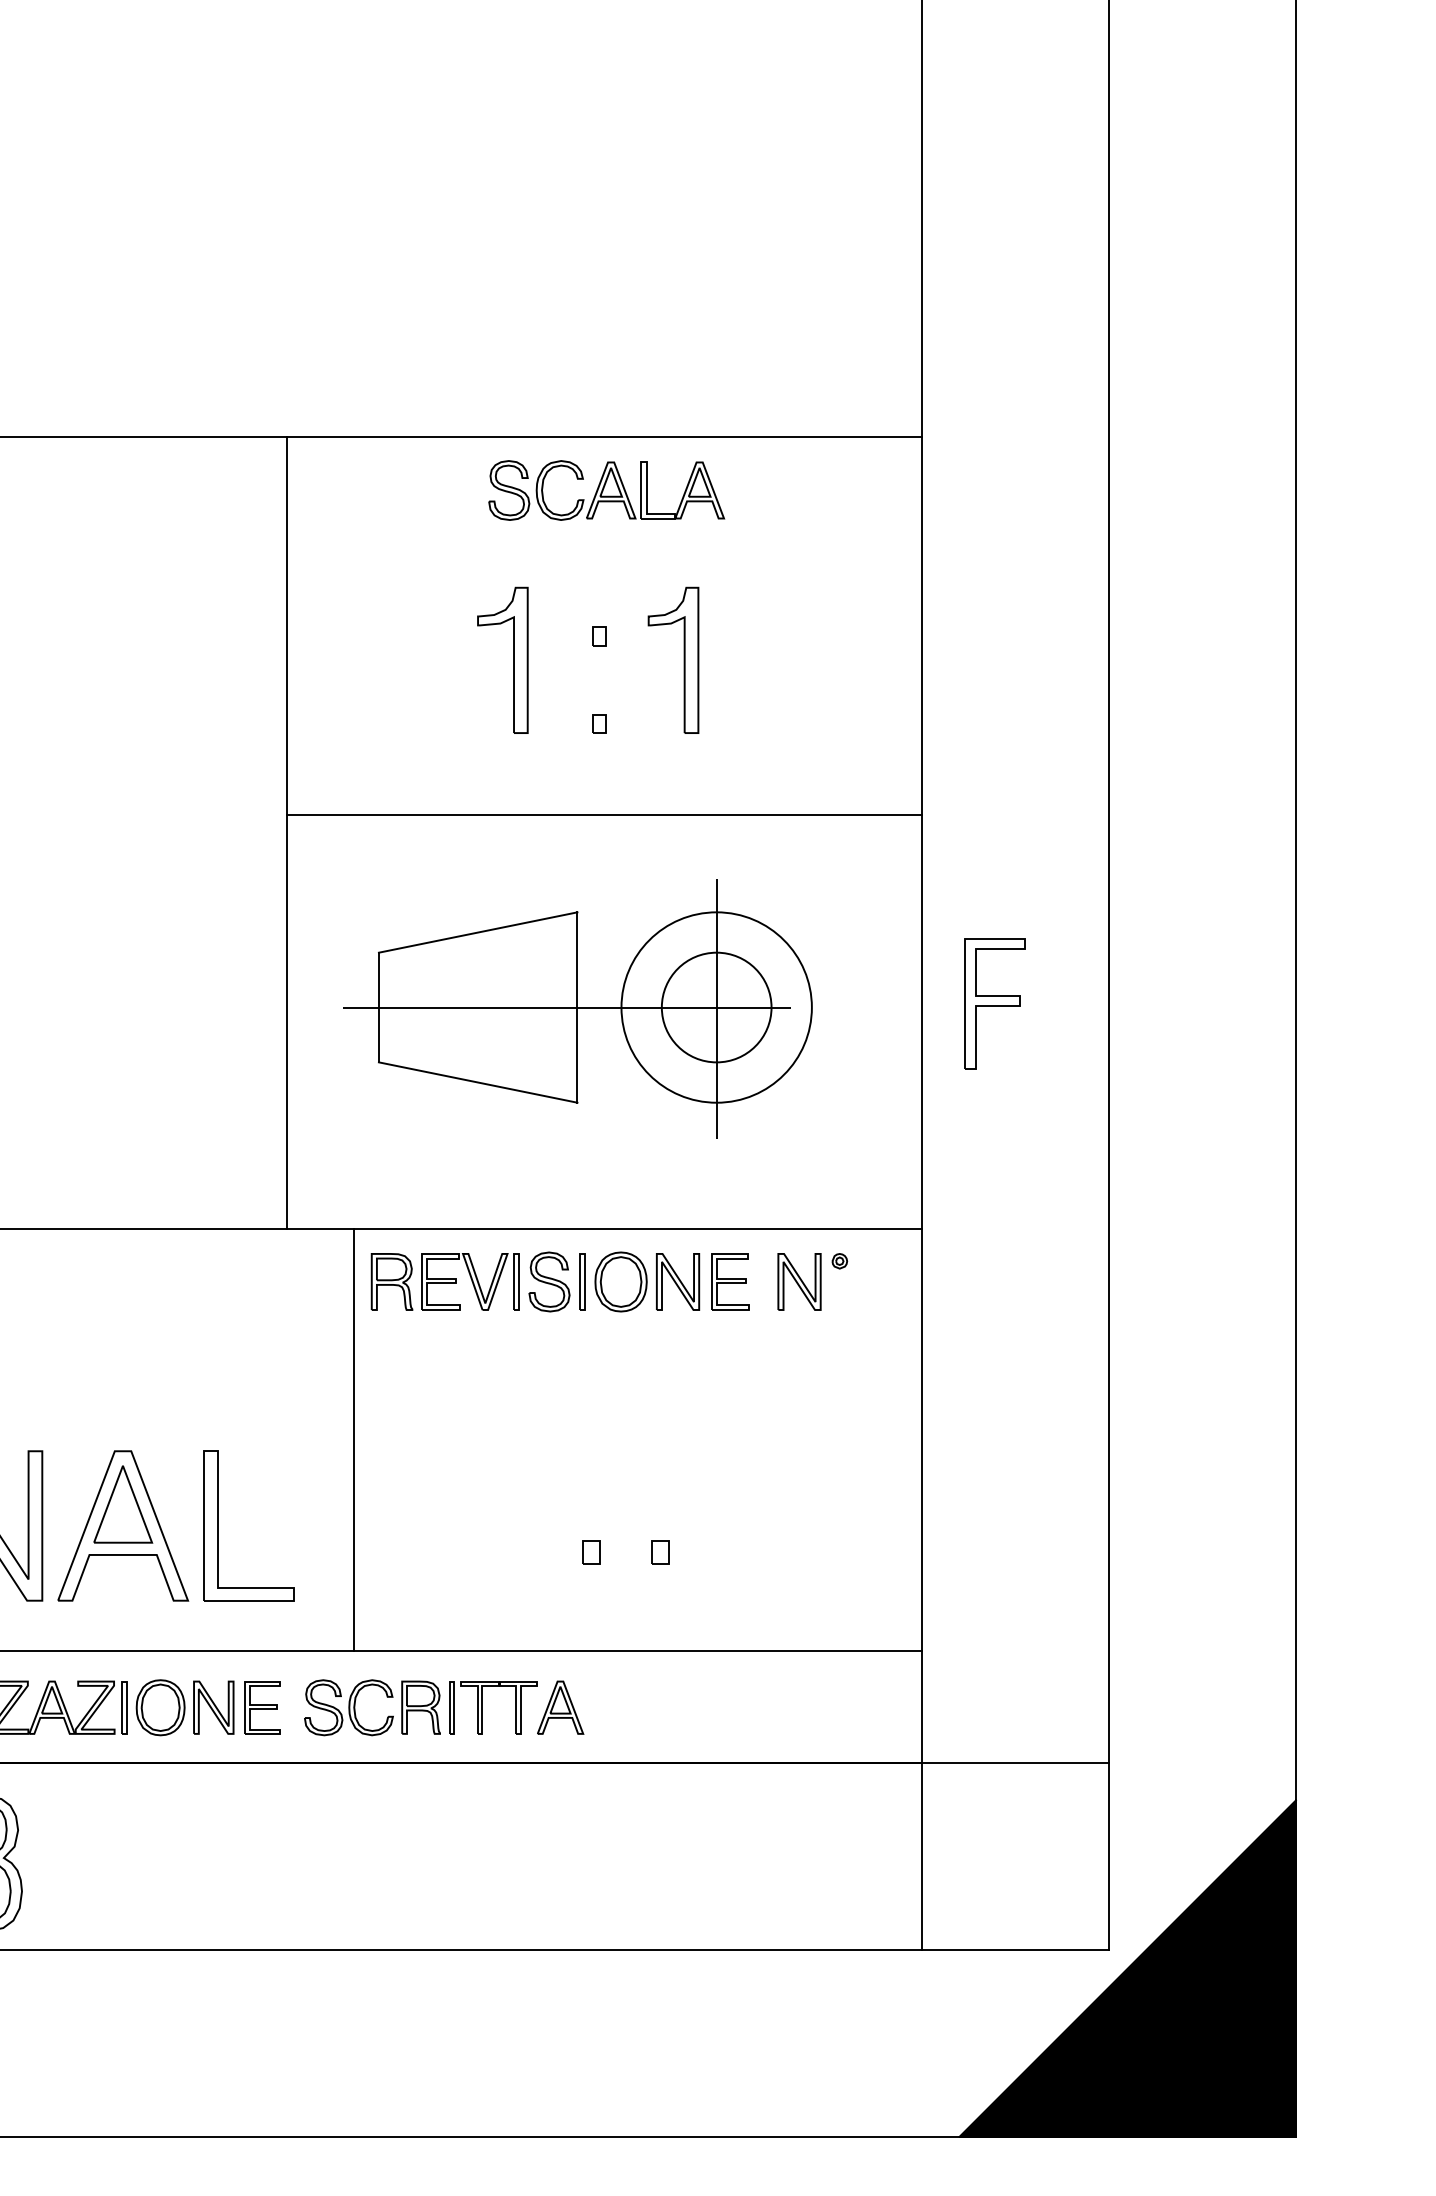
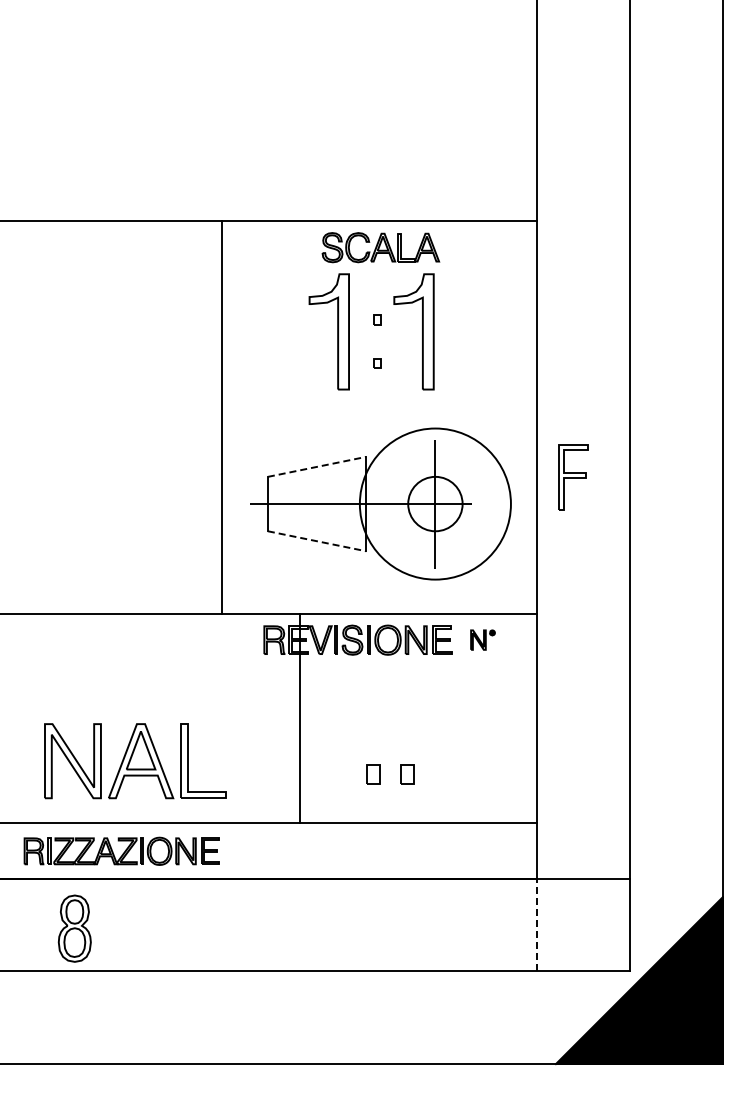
part: (503, 659) -> (329, 331), size x1.6
part: (672, 659) -> (413, 331), size x1.6
line: (603, 814) -> (379, 408), removed
line: (478, 931) -> (317, 466), solid -> dashed
part: (995, 1004) -> (573, 477), moved
circle: (716, 1006) -> (435, 503), size x1.6
line: (478, 1082) -> (317, 541), solid -> dashed
part: (811, 1280) -> (482, 639), size x0.7
line: (353, 1439) -> (299, 718), moved
part: (589, 1552) -> (372, 774), size x1.6
part: (660, 1552) -> (407, 774), size x1.6
part: (444, 1706) -> (300, 850), removed
line: (922, 1855) -> (537, 924), solid -> dashed

